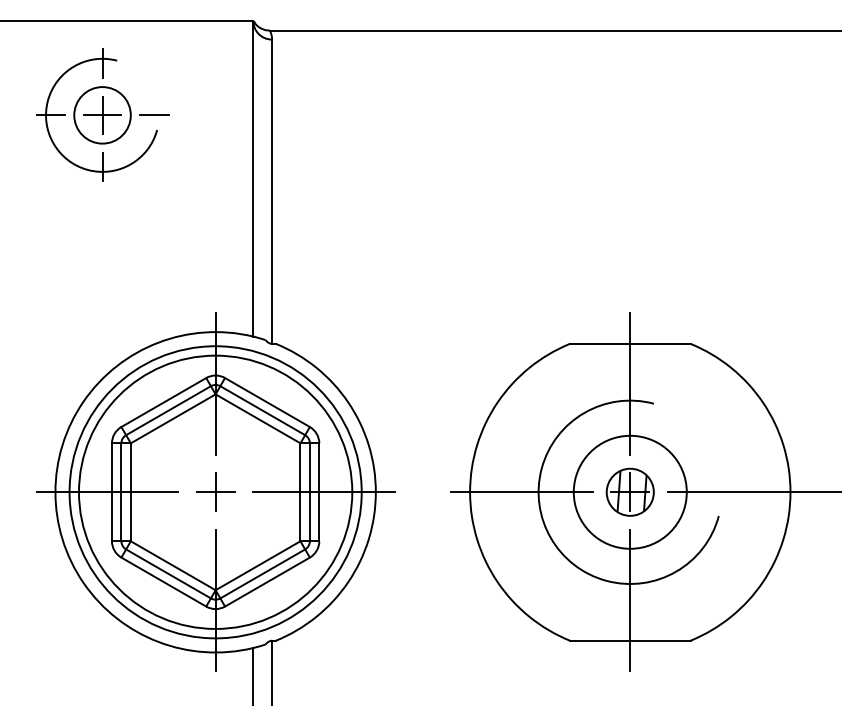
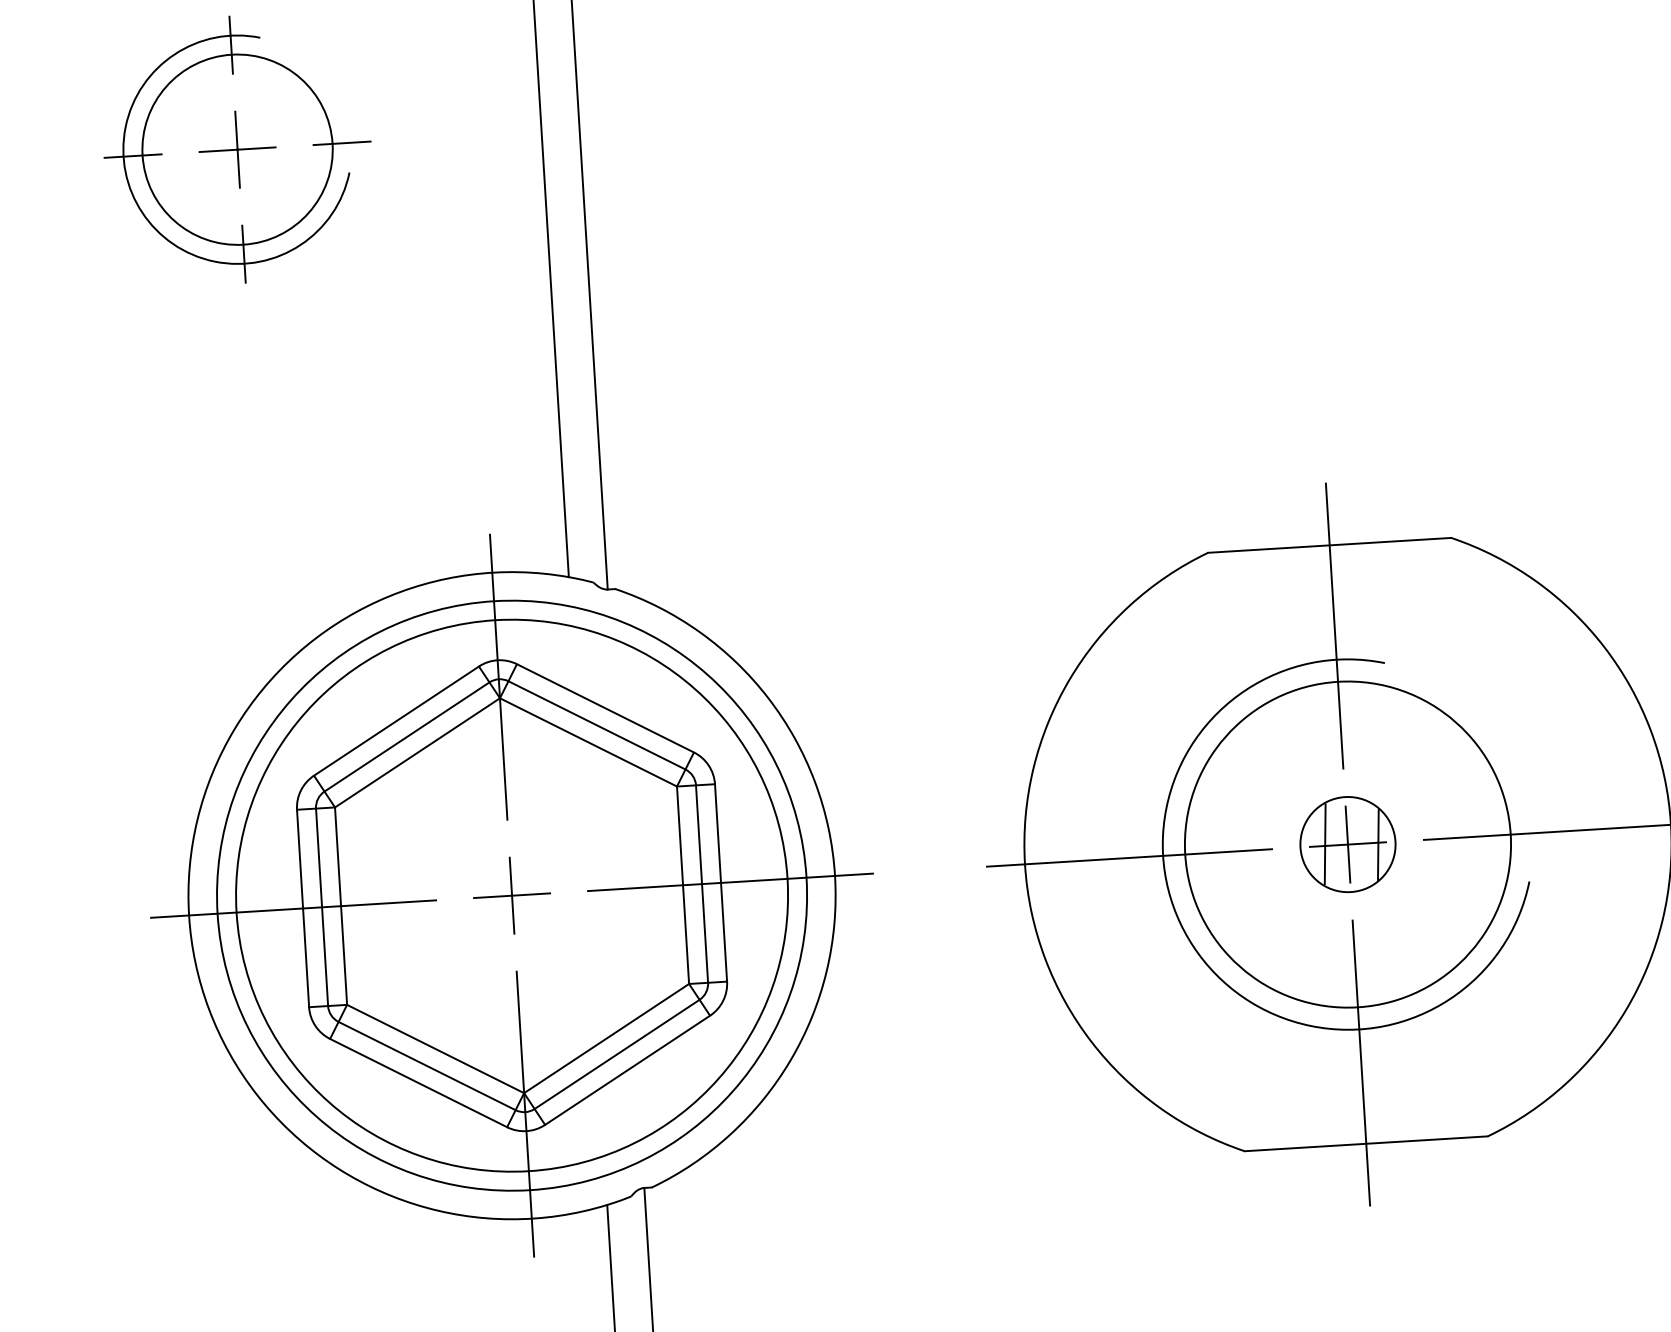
circle: (102, 115) -> (237, 149), size x1.67
circle: (630, 492) -> (1348, 844), size x1.43

